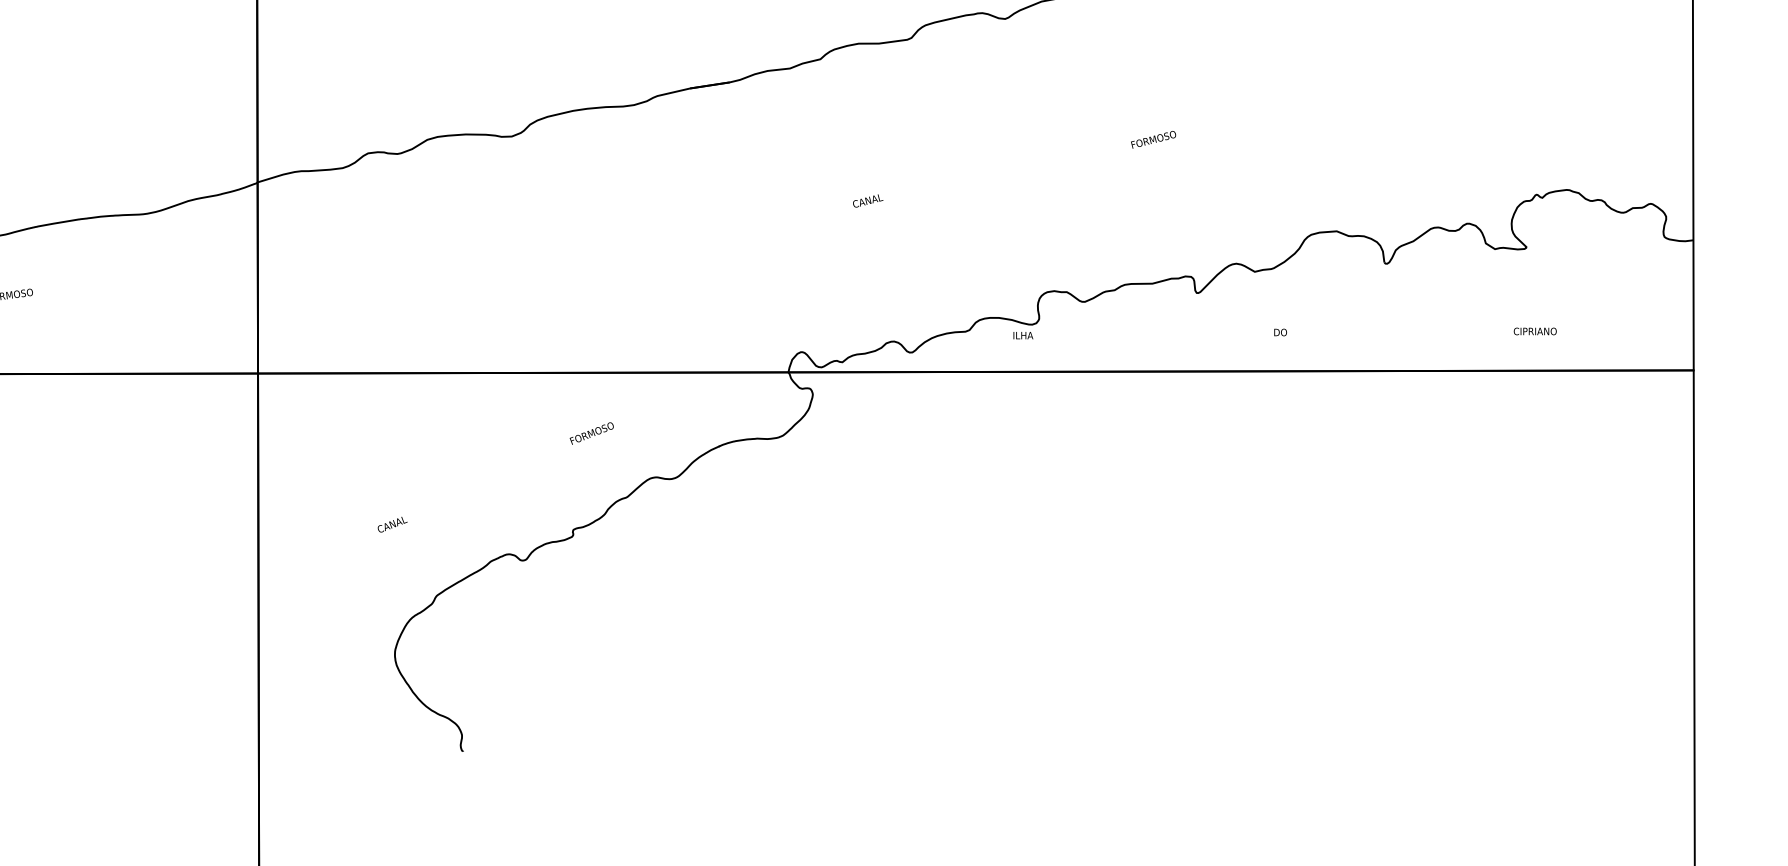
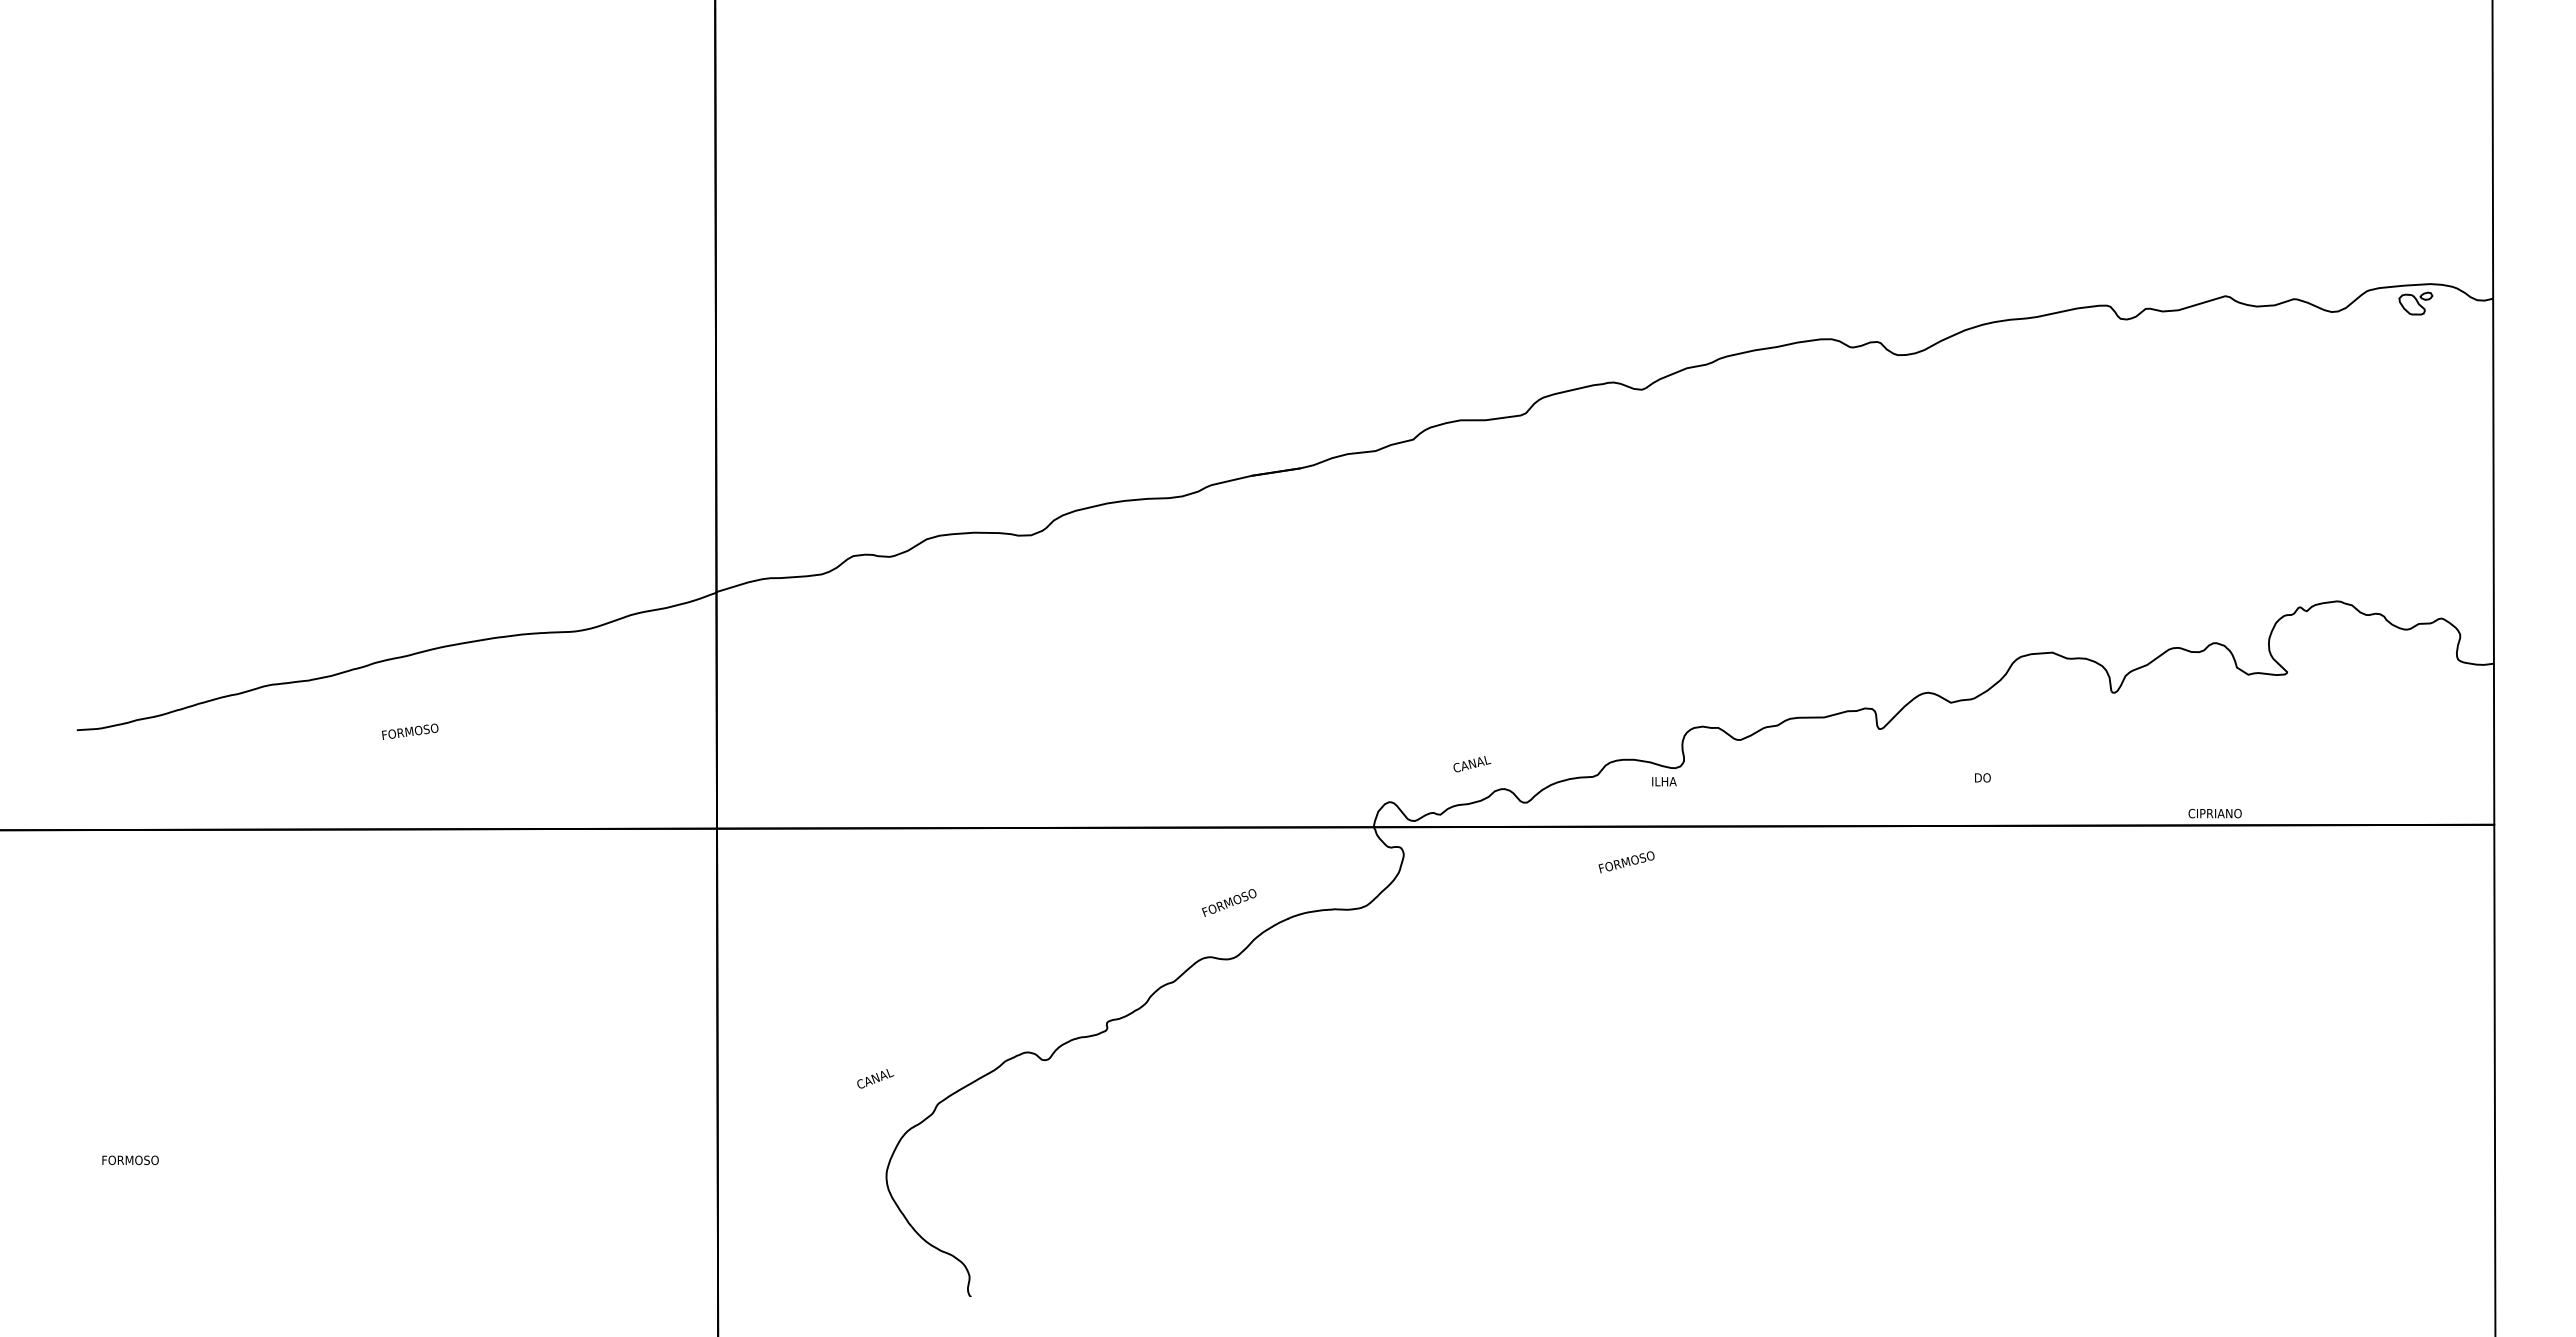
text: (1153, 139) -> (1626, 862), moved
text: (868, 201) -> (1472, 764), moved
text: (1534, 331) -> (2214, 813), moved
text: (592, 433) -> (1229, 902), moved
text: (392, 524) -> (875, 1078), moved

